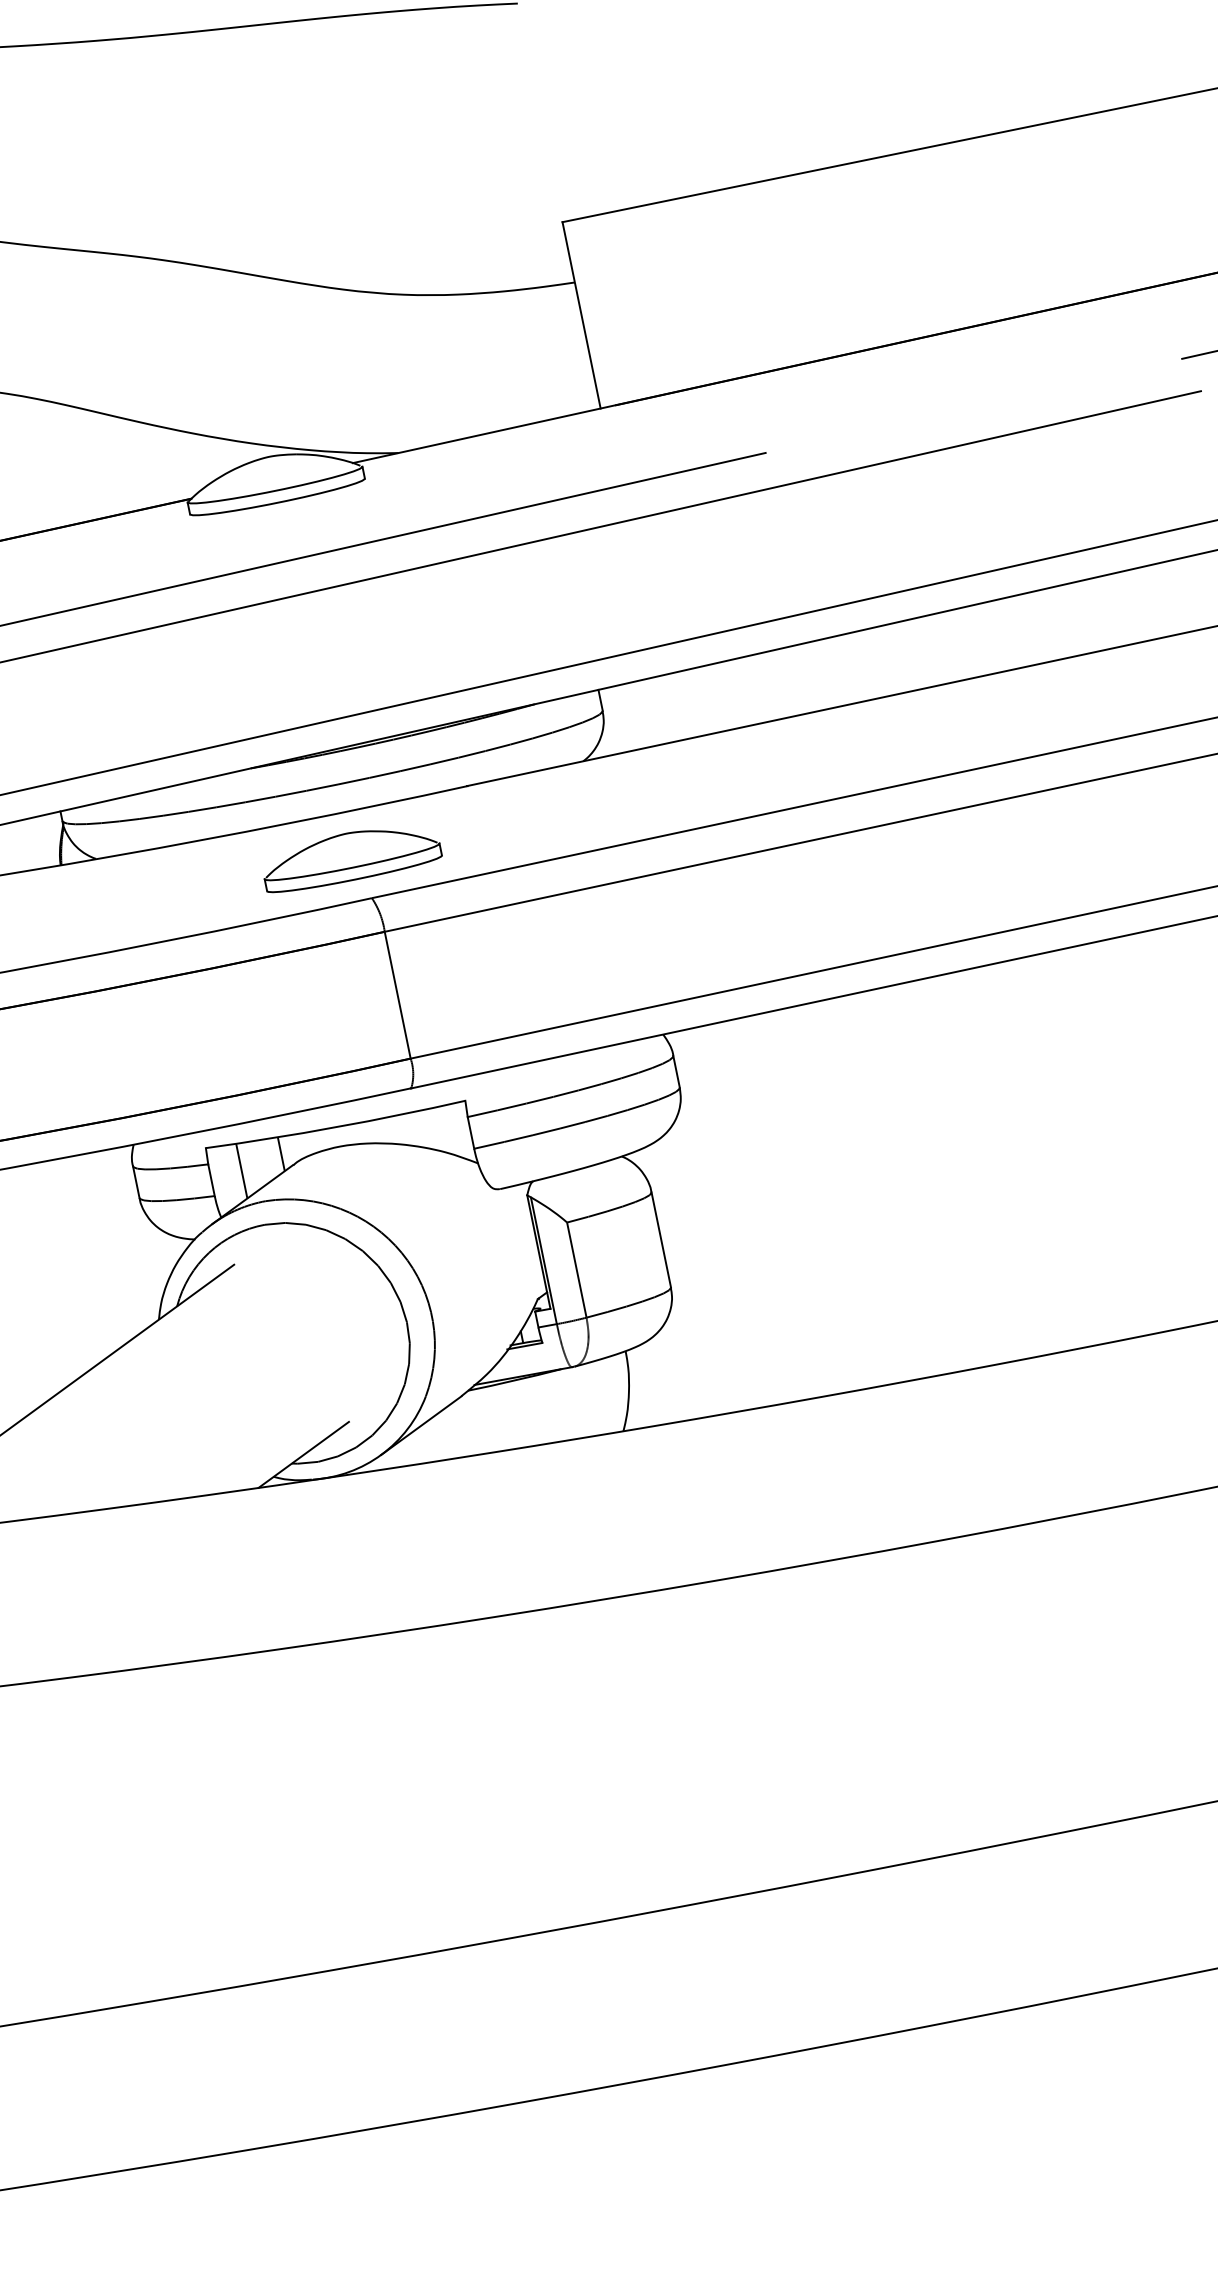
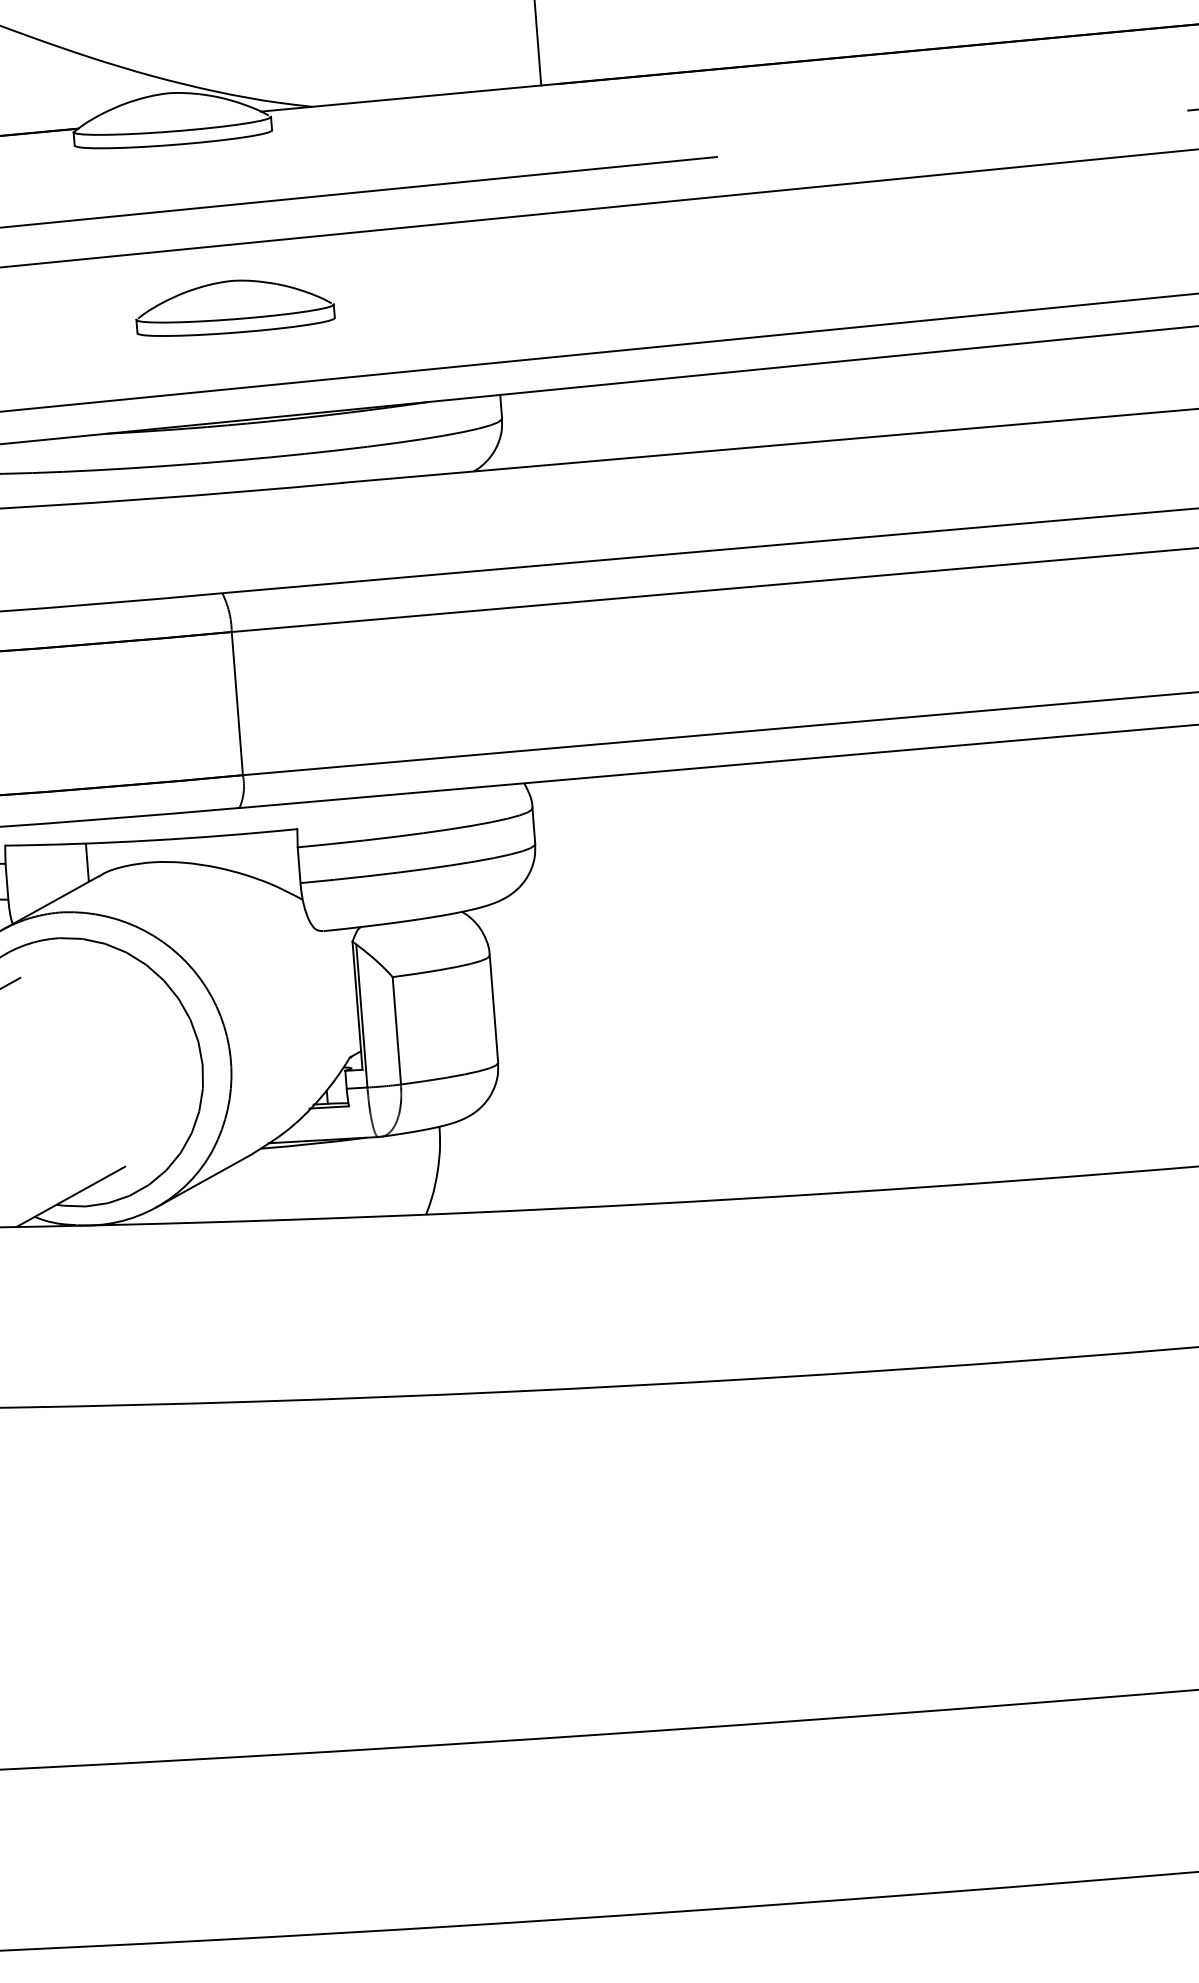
part: (352, 861) -> (235, 312), moved
line: (241, 1170) -> (41, 875), removed

